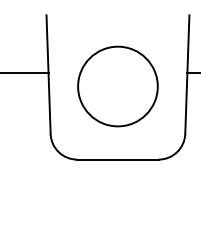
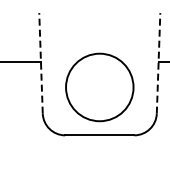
line: (49, 73) -> (41, 62), solid -> dashed
line: (187, 73) -> (158, 62), solid -> dashed
circle: (117, 86) -> (99, 87), moved

